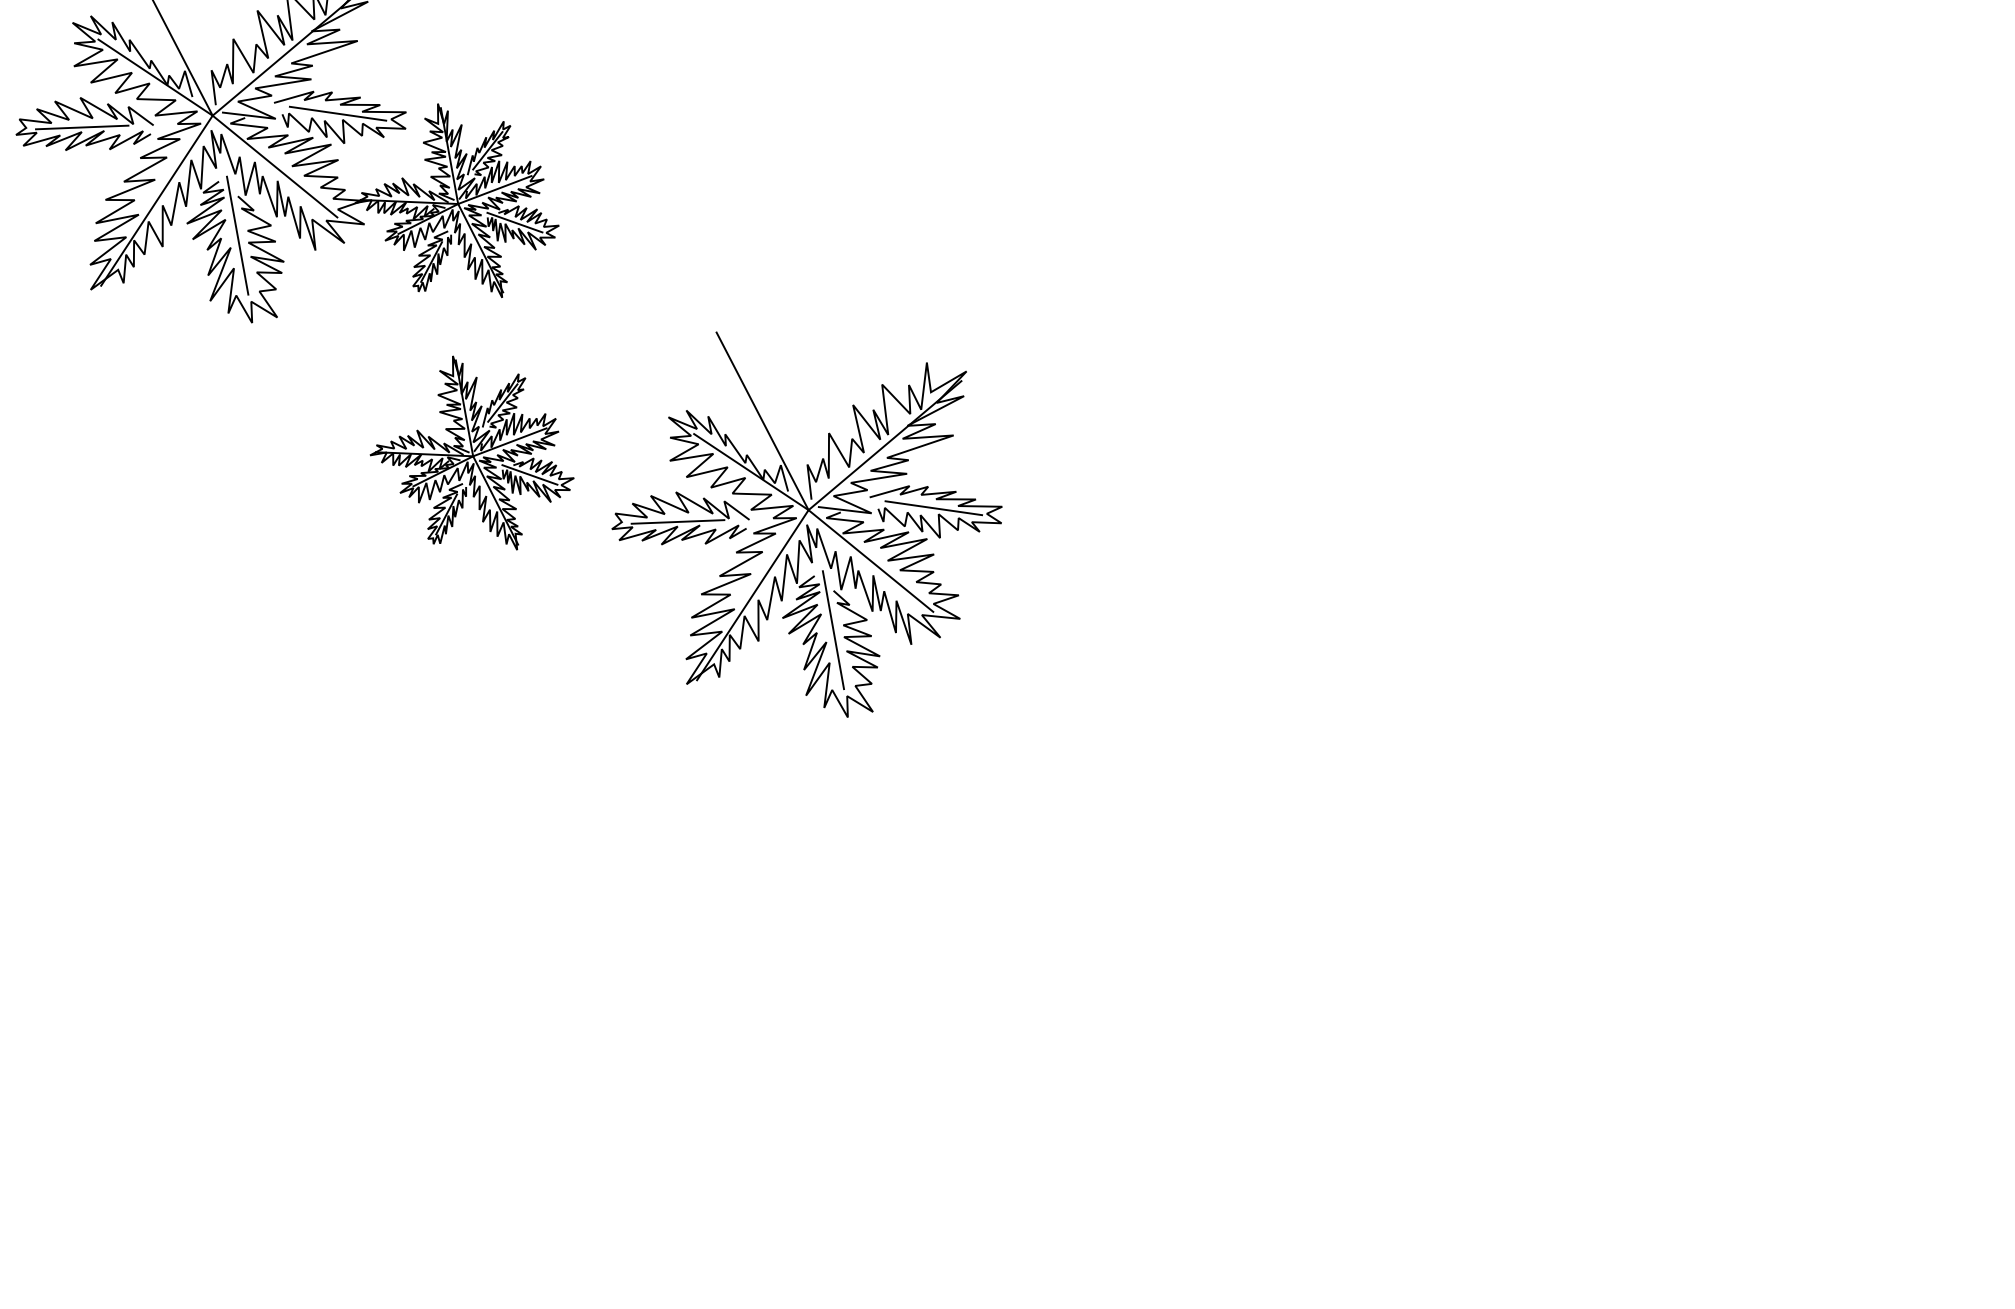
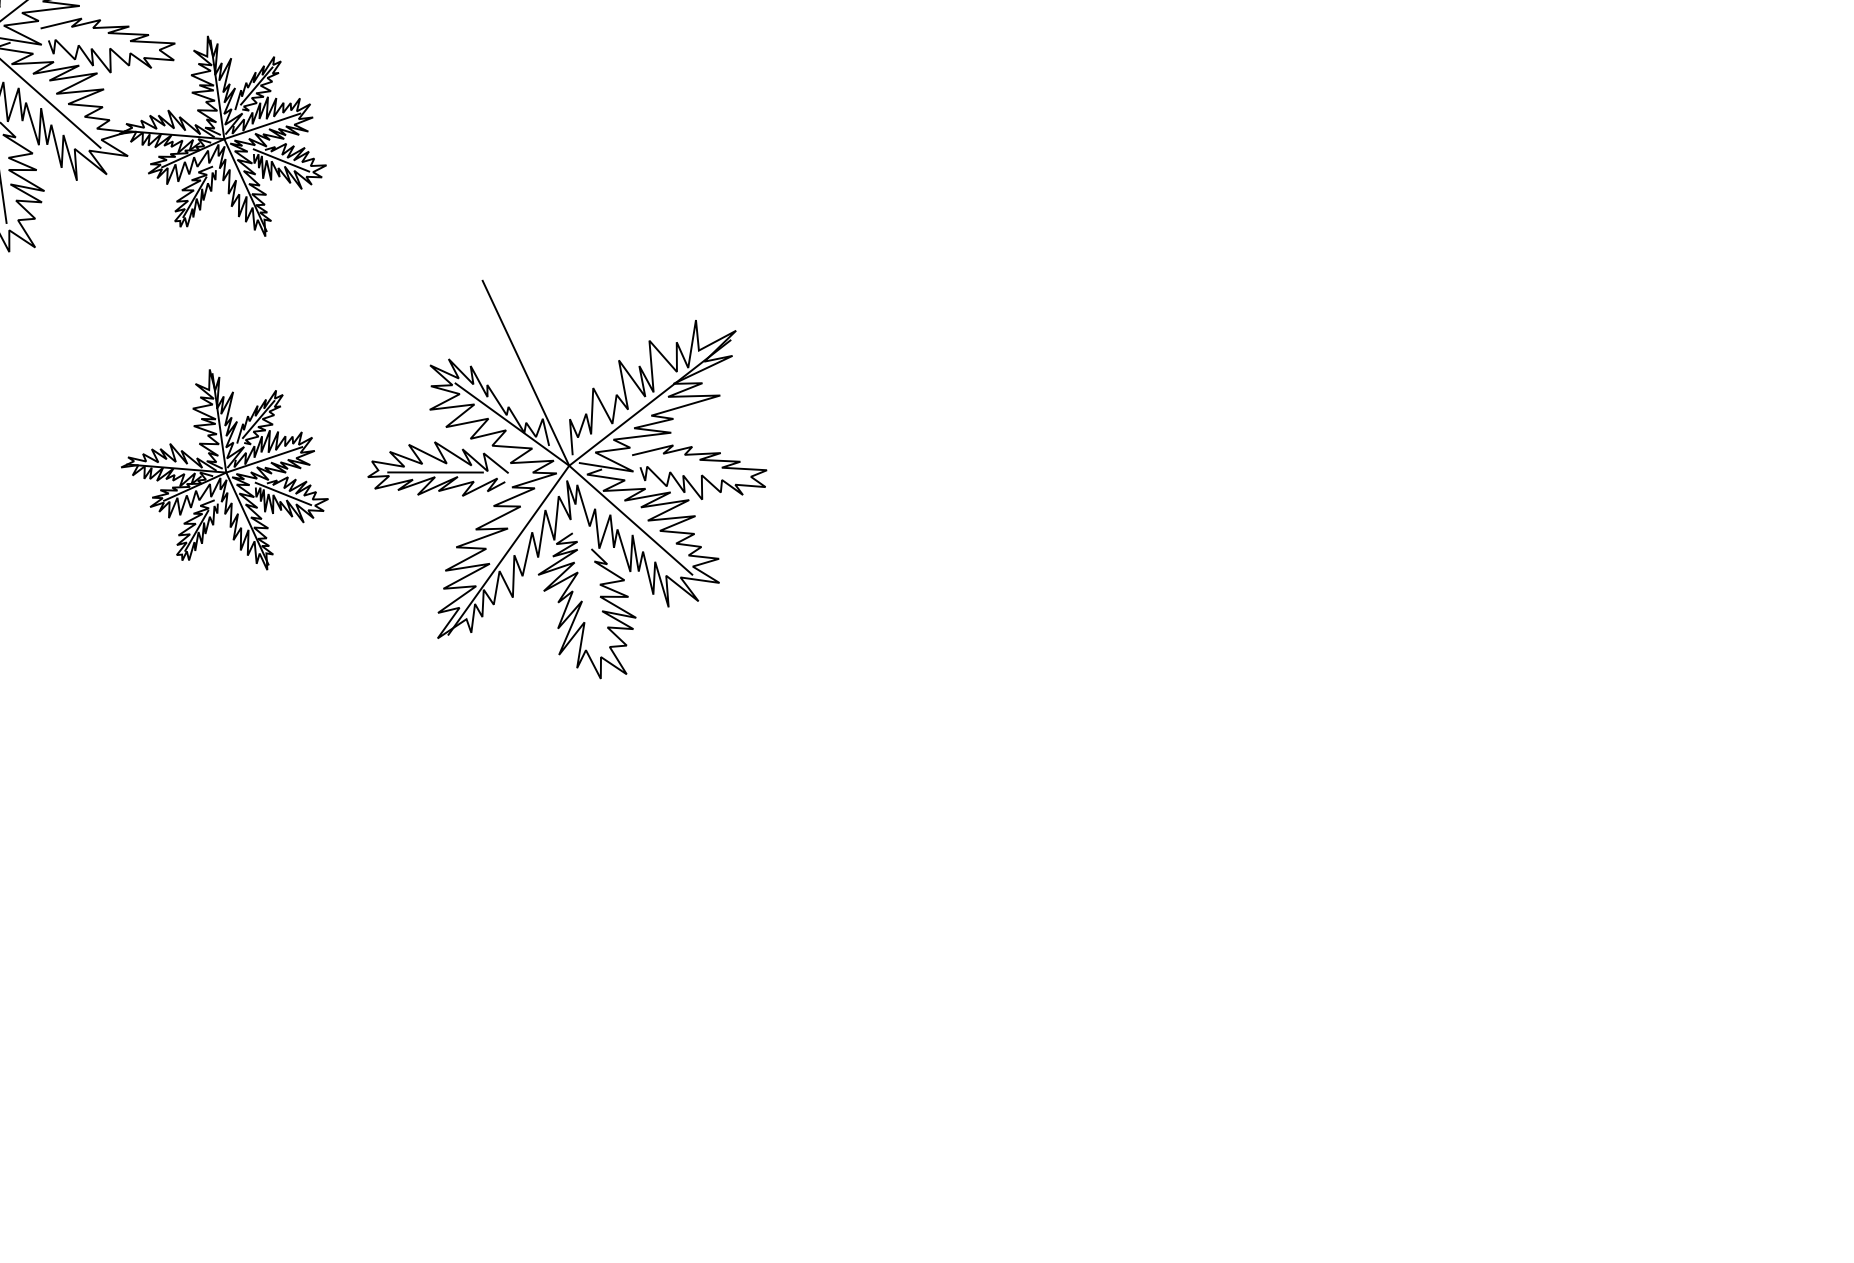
line: (337, 113) -> (104, 41), removed
part: (471, 452) -> (224, 468), moved
line: (933, 508) -> (696, 469), removed
line: (833, 630) -> (589, 589), removed

